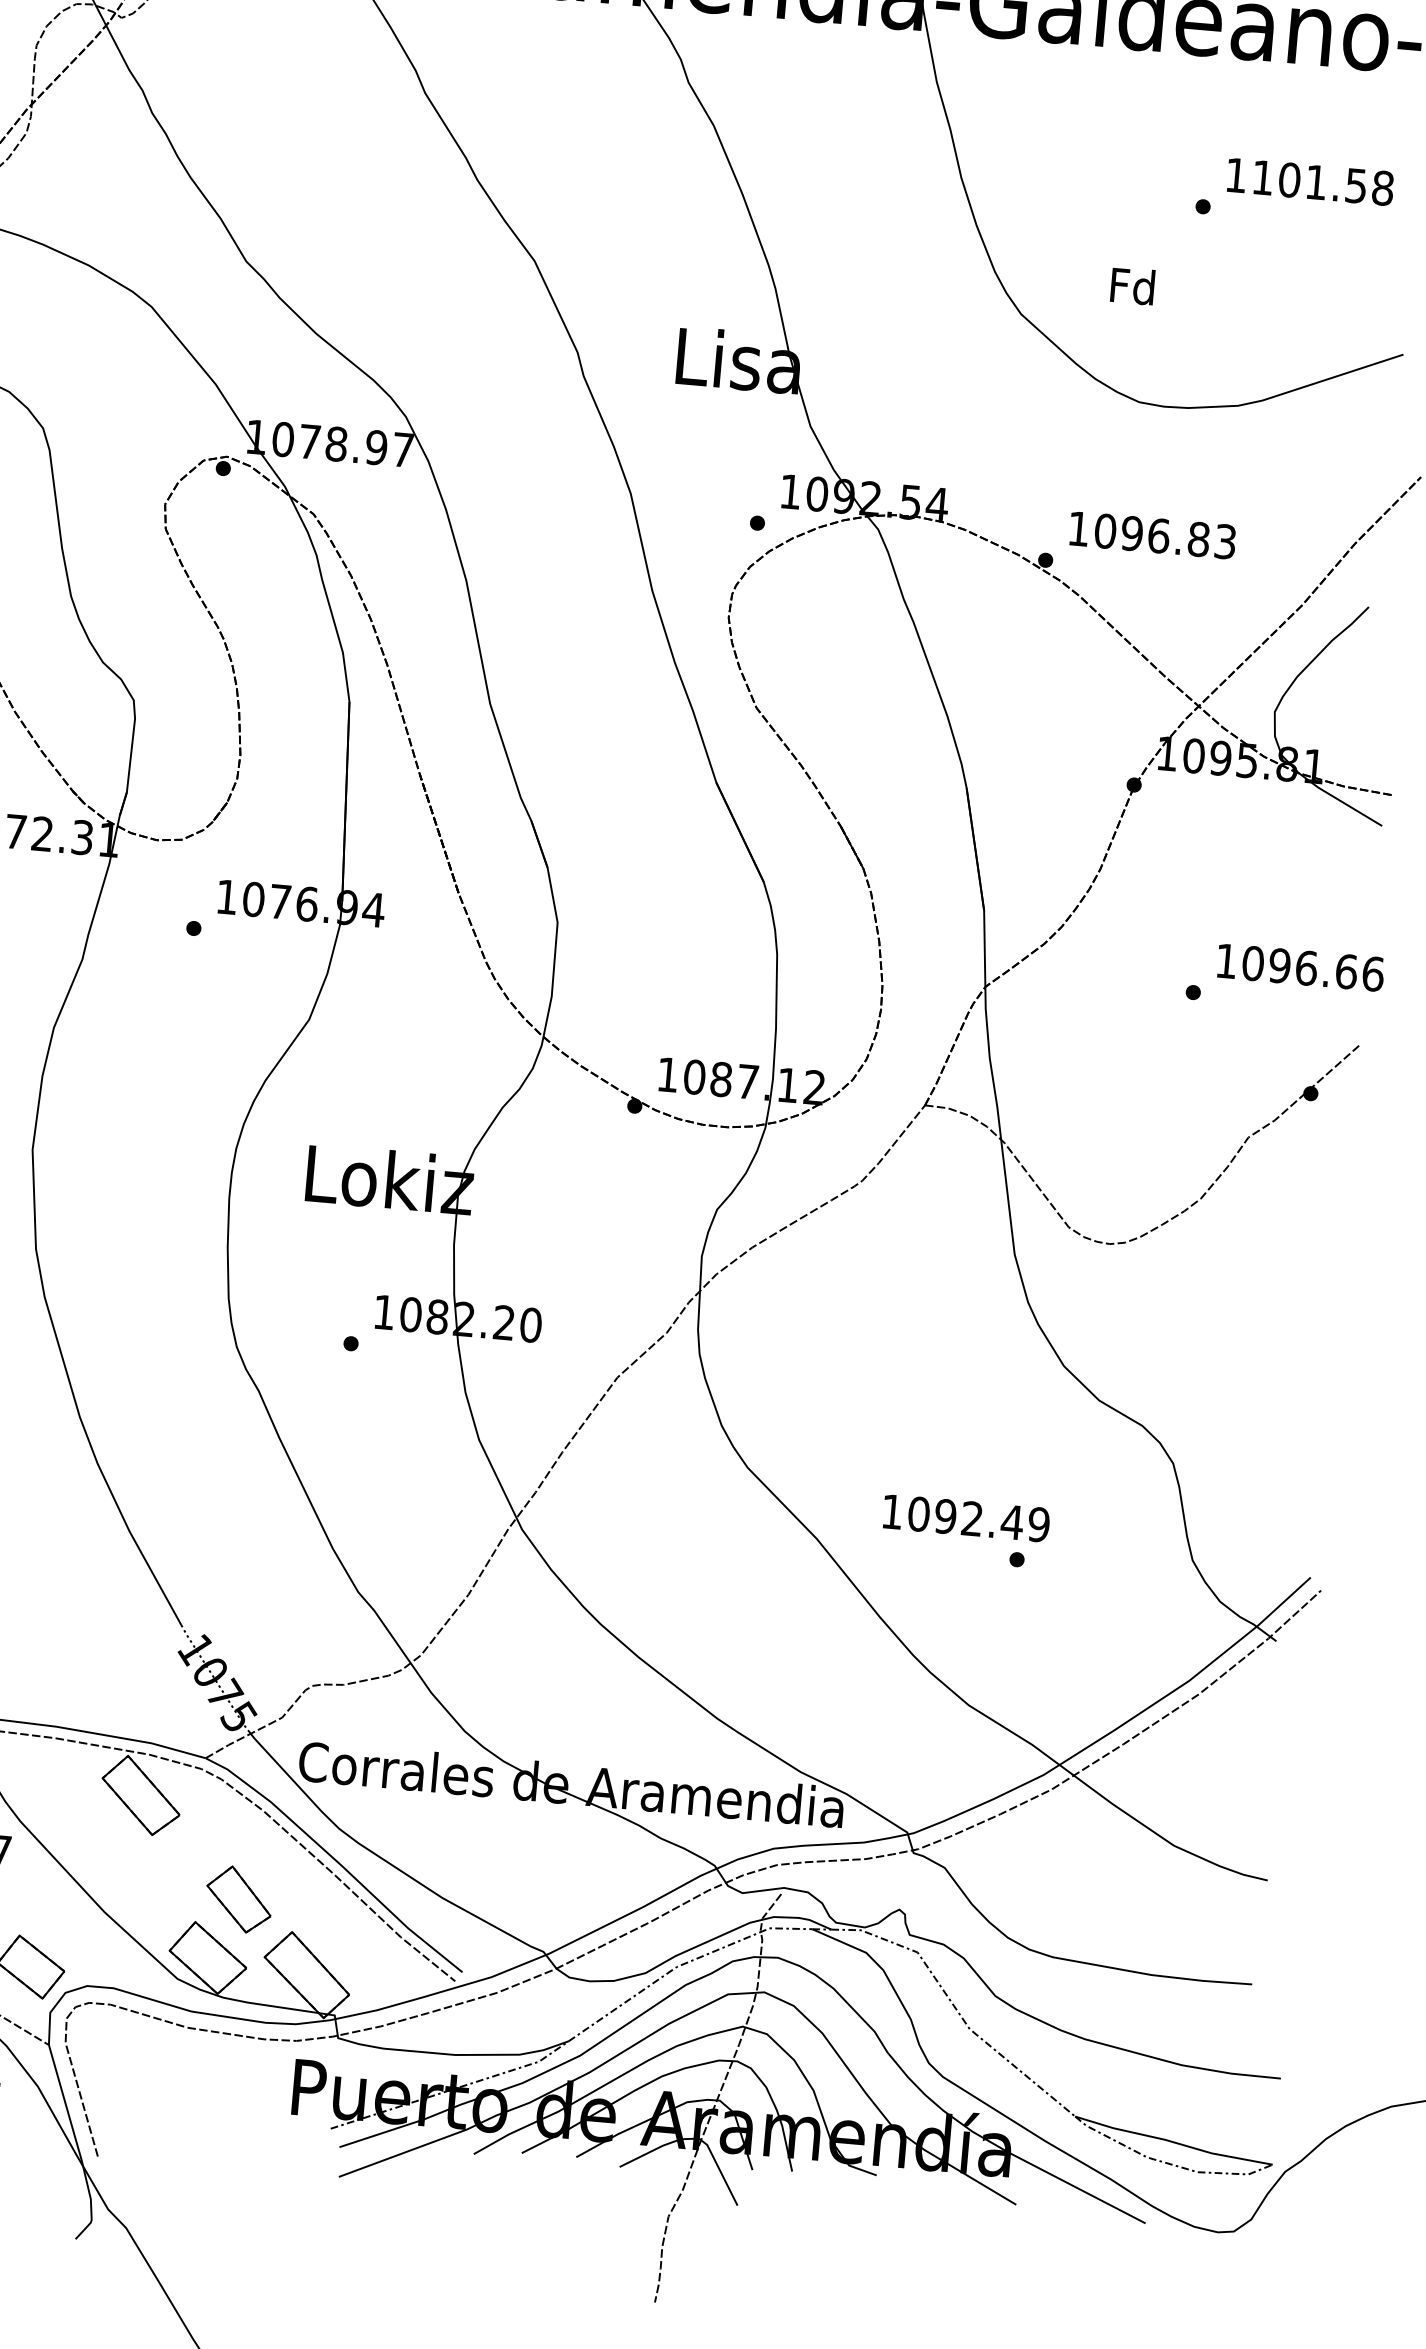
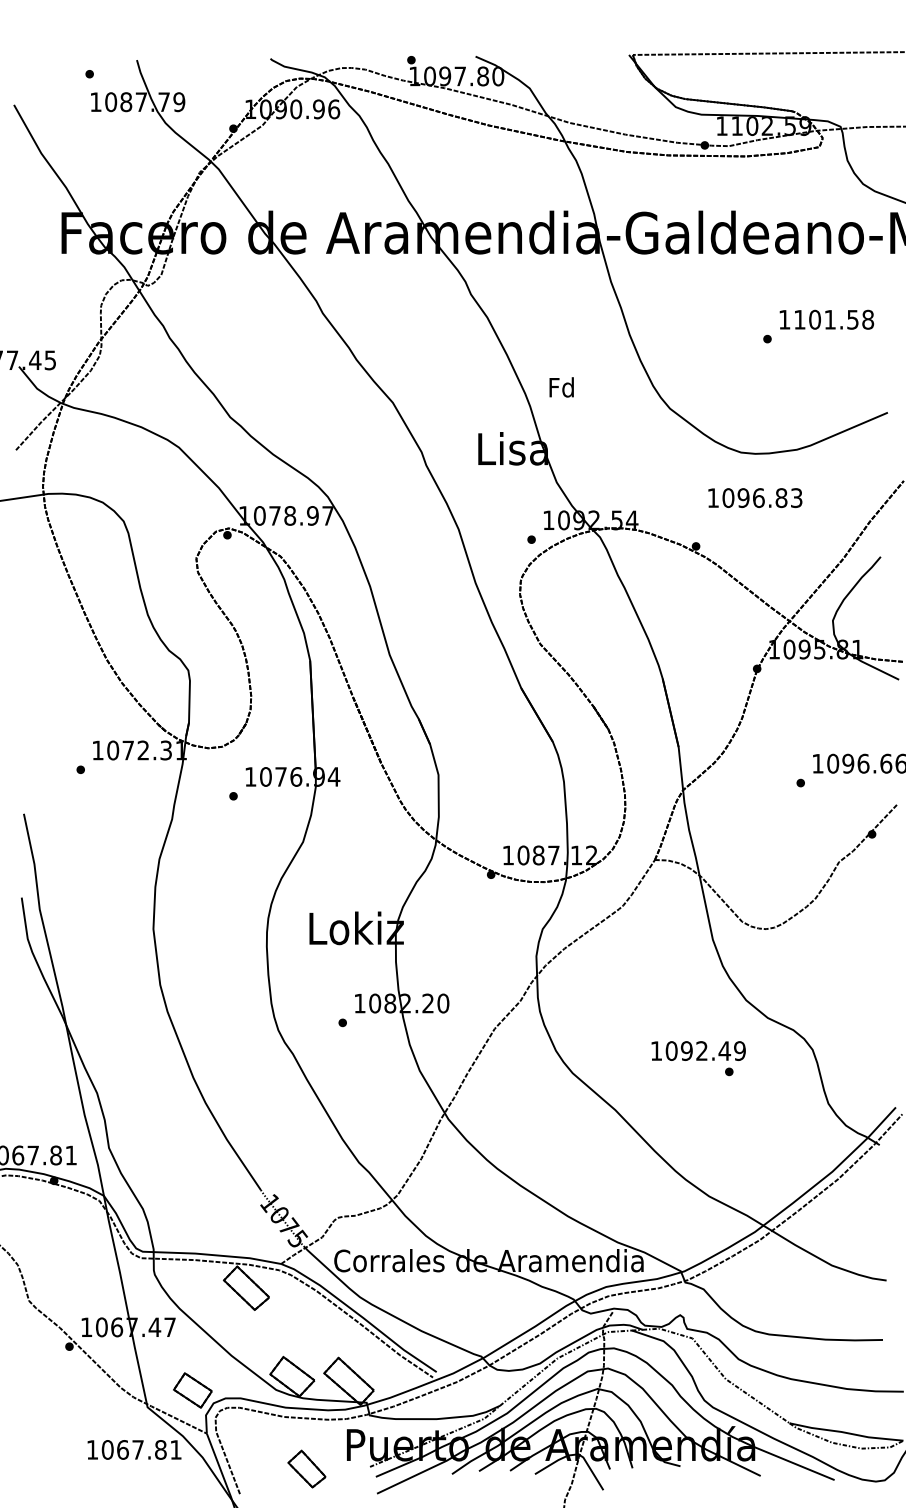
text: (1132, 286) -> (561, 387), moved
text: (1153, 536) -> (755, 498), moved
text: (964, 1531) -> (698, 1058), moved
part: (238, 1898) -> (306, 1468), moved

